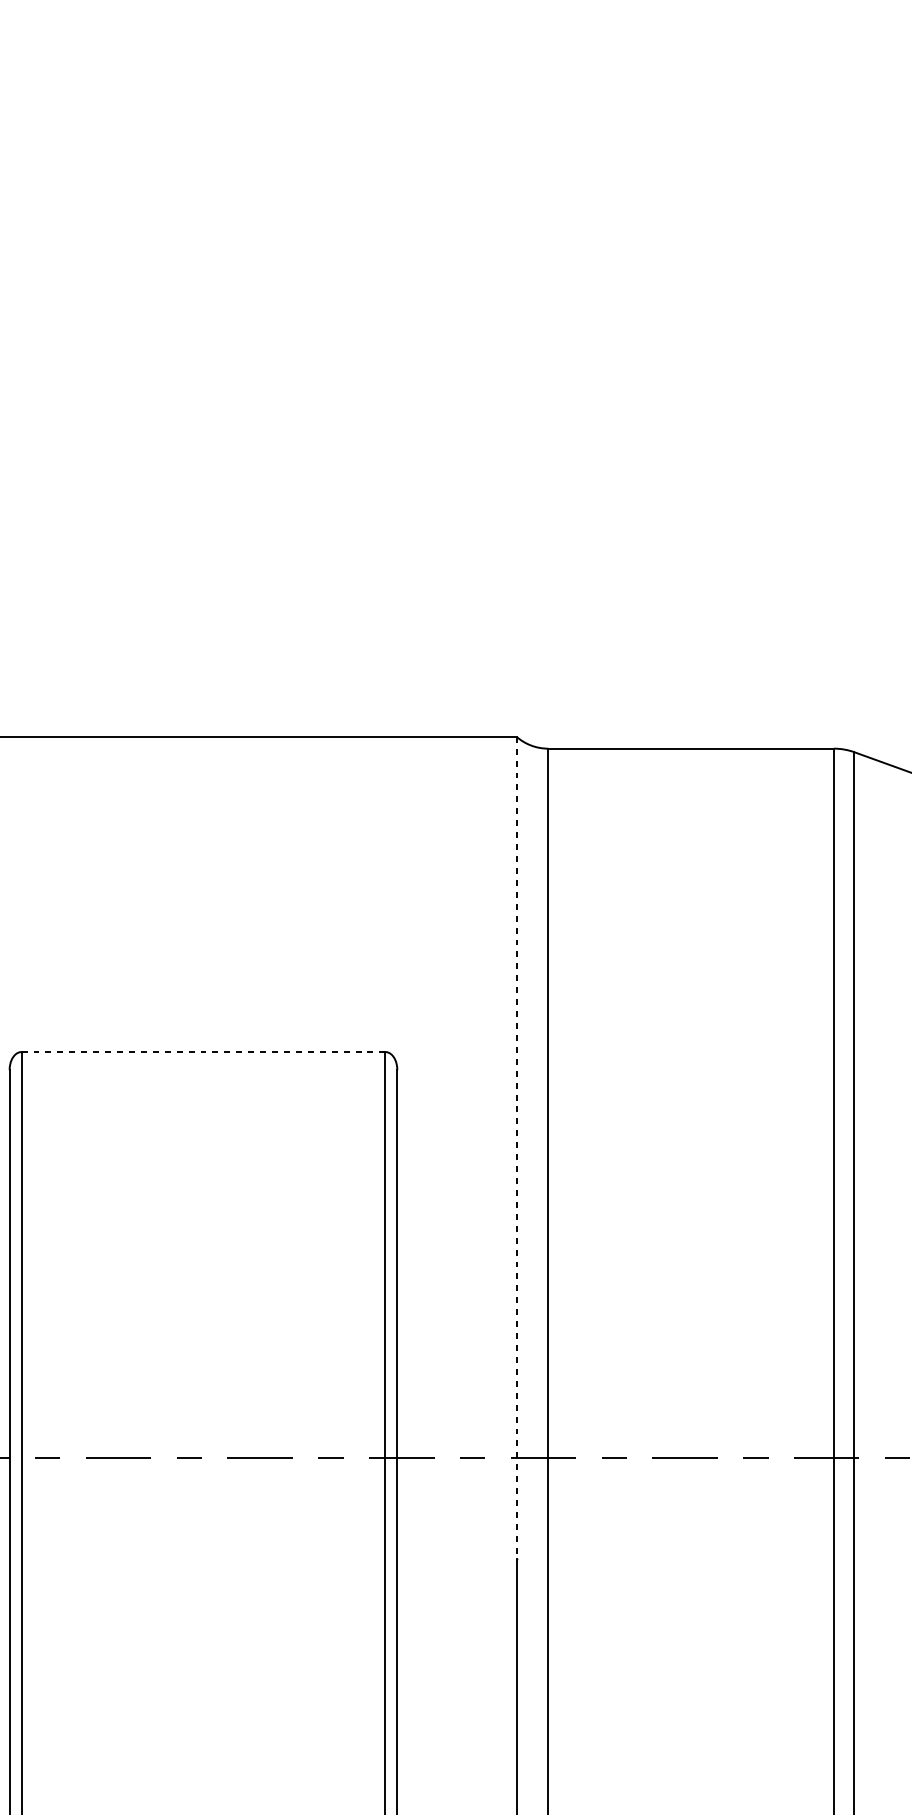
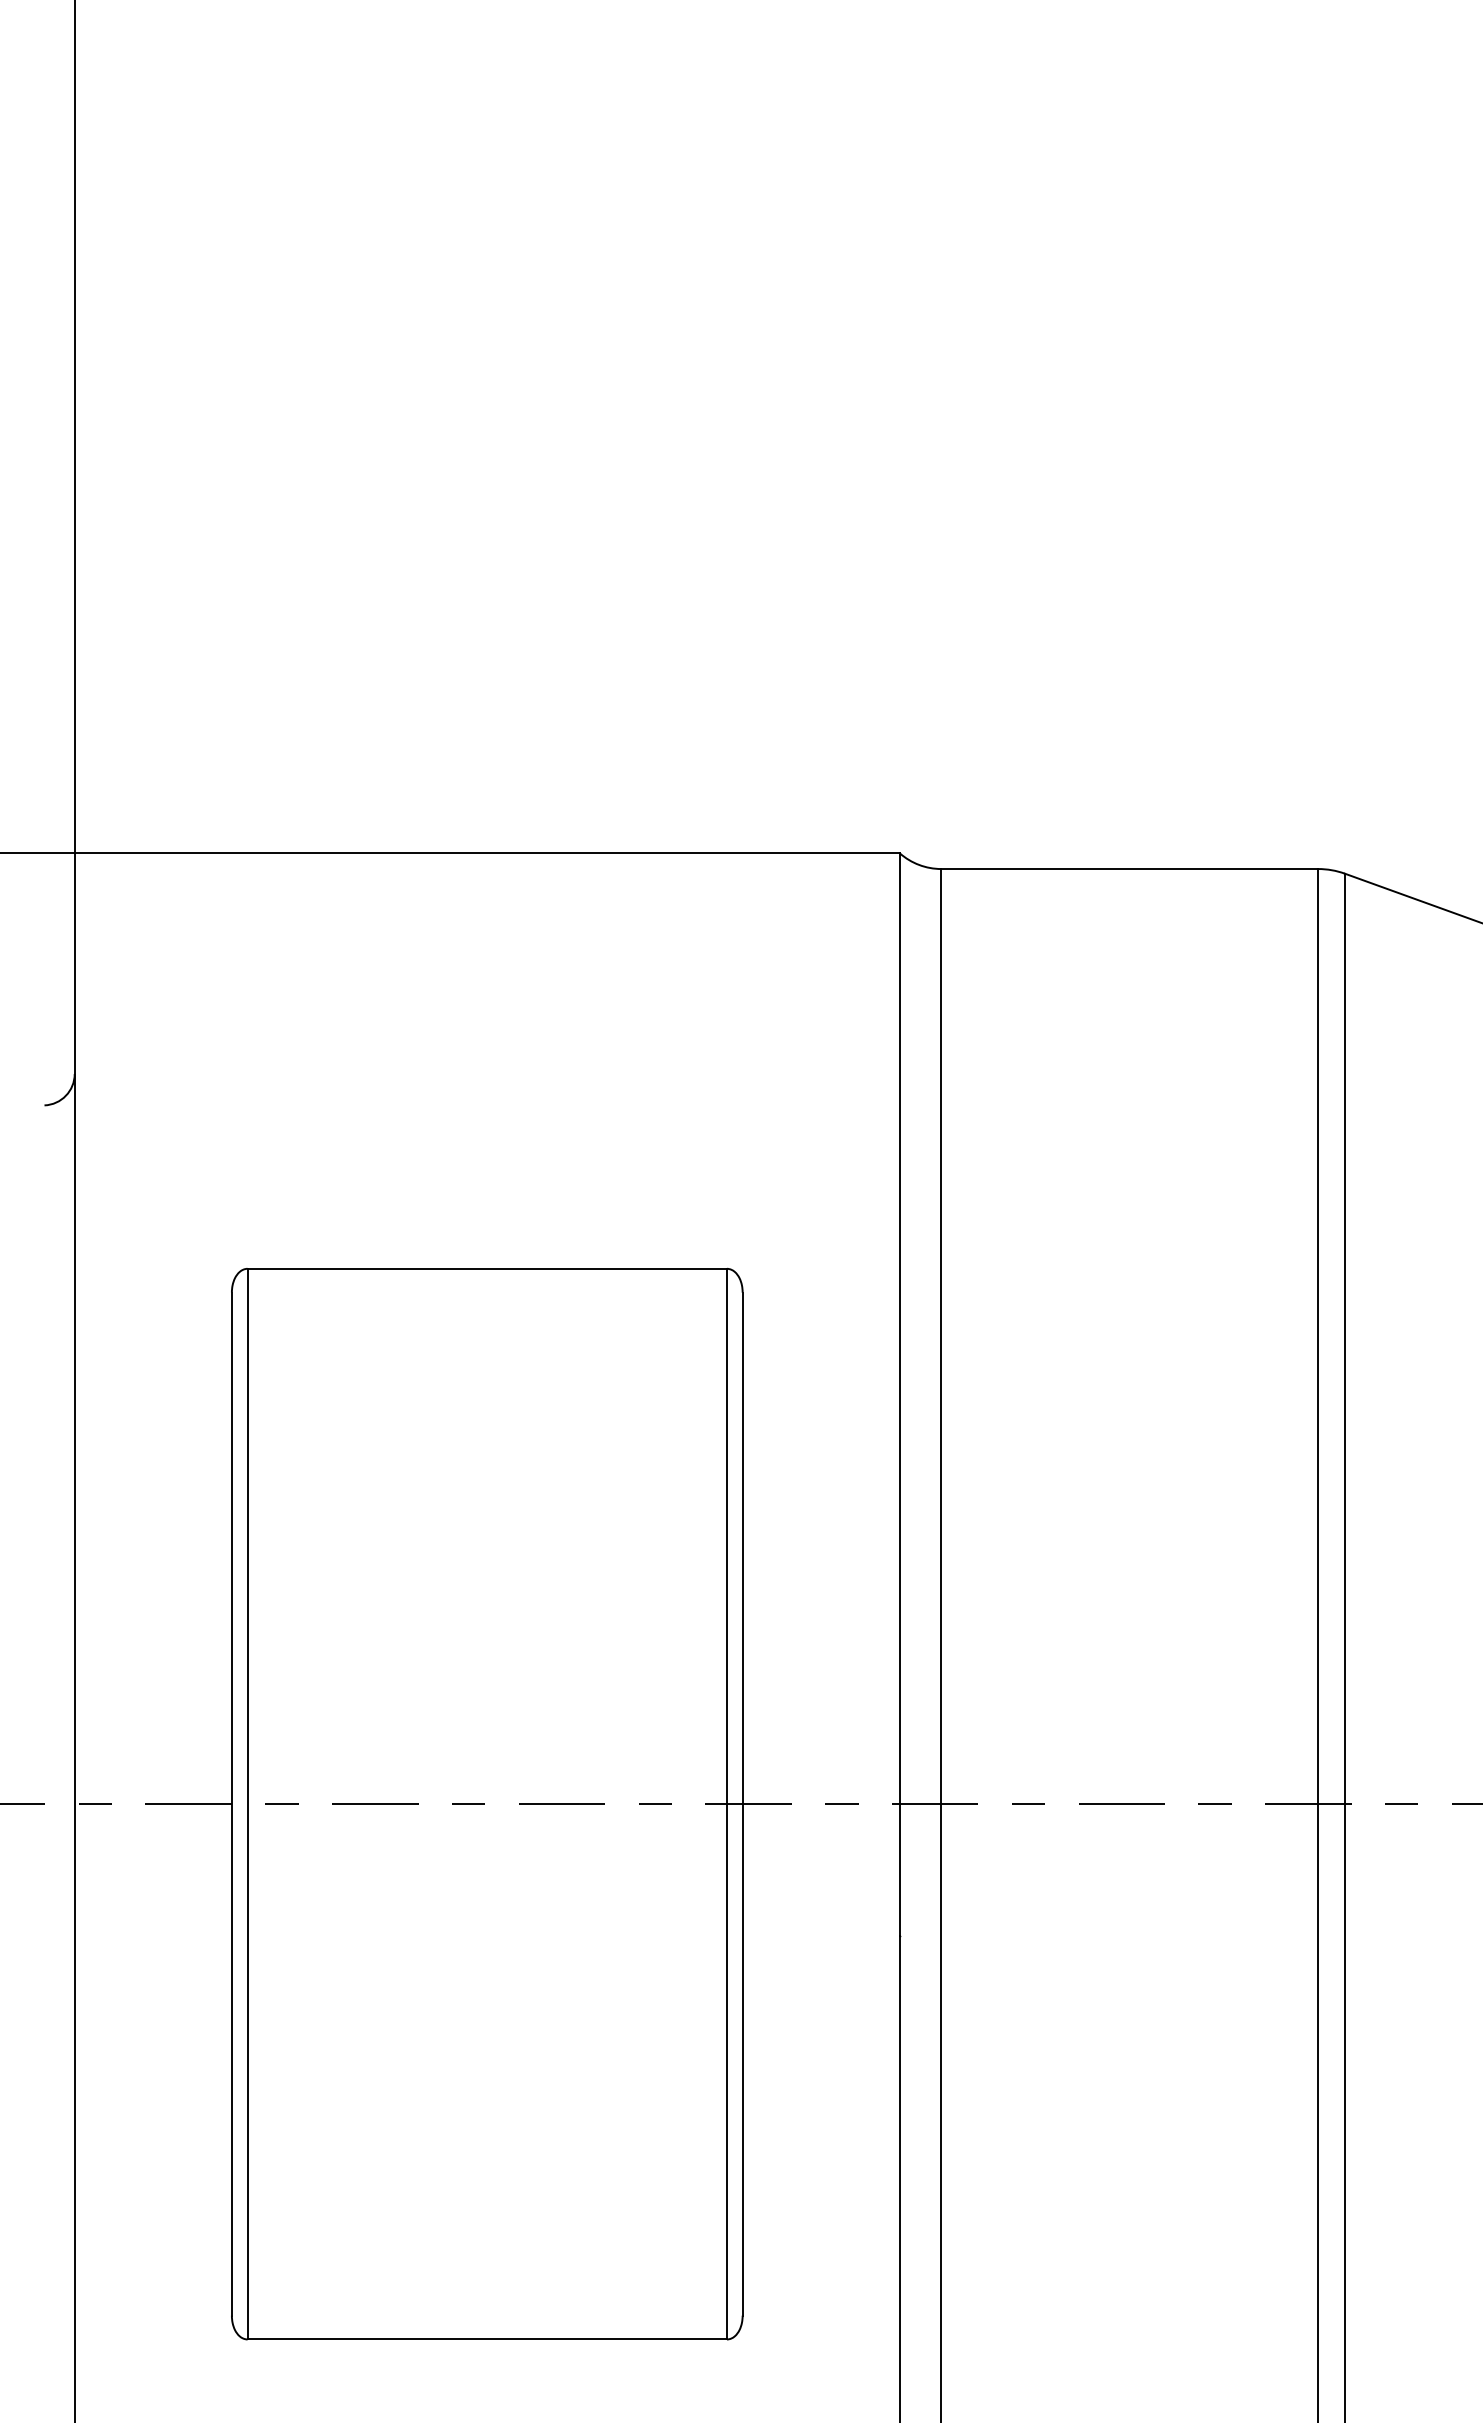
line: (203, 1051) -> (487, 1268), dashed -> solid
line: (516, 1147) -> (899, 1394), dashed -> solid

